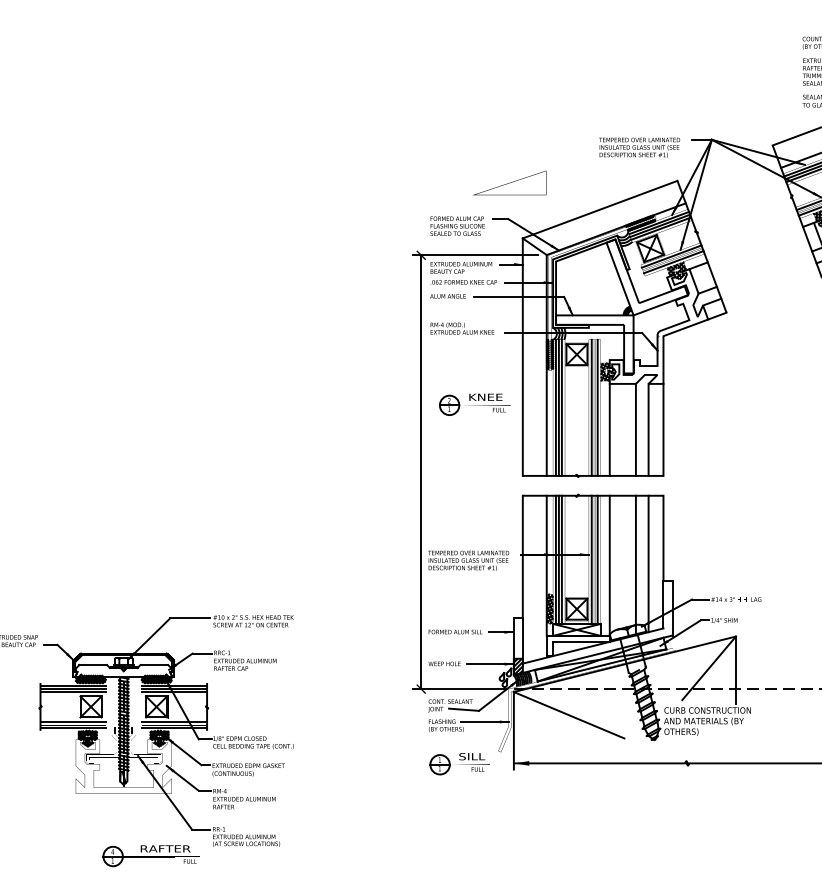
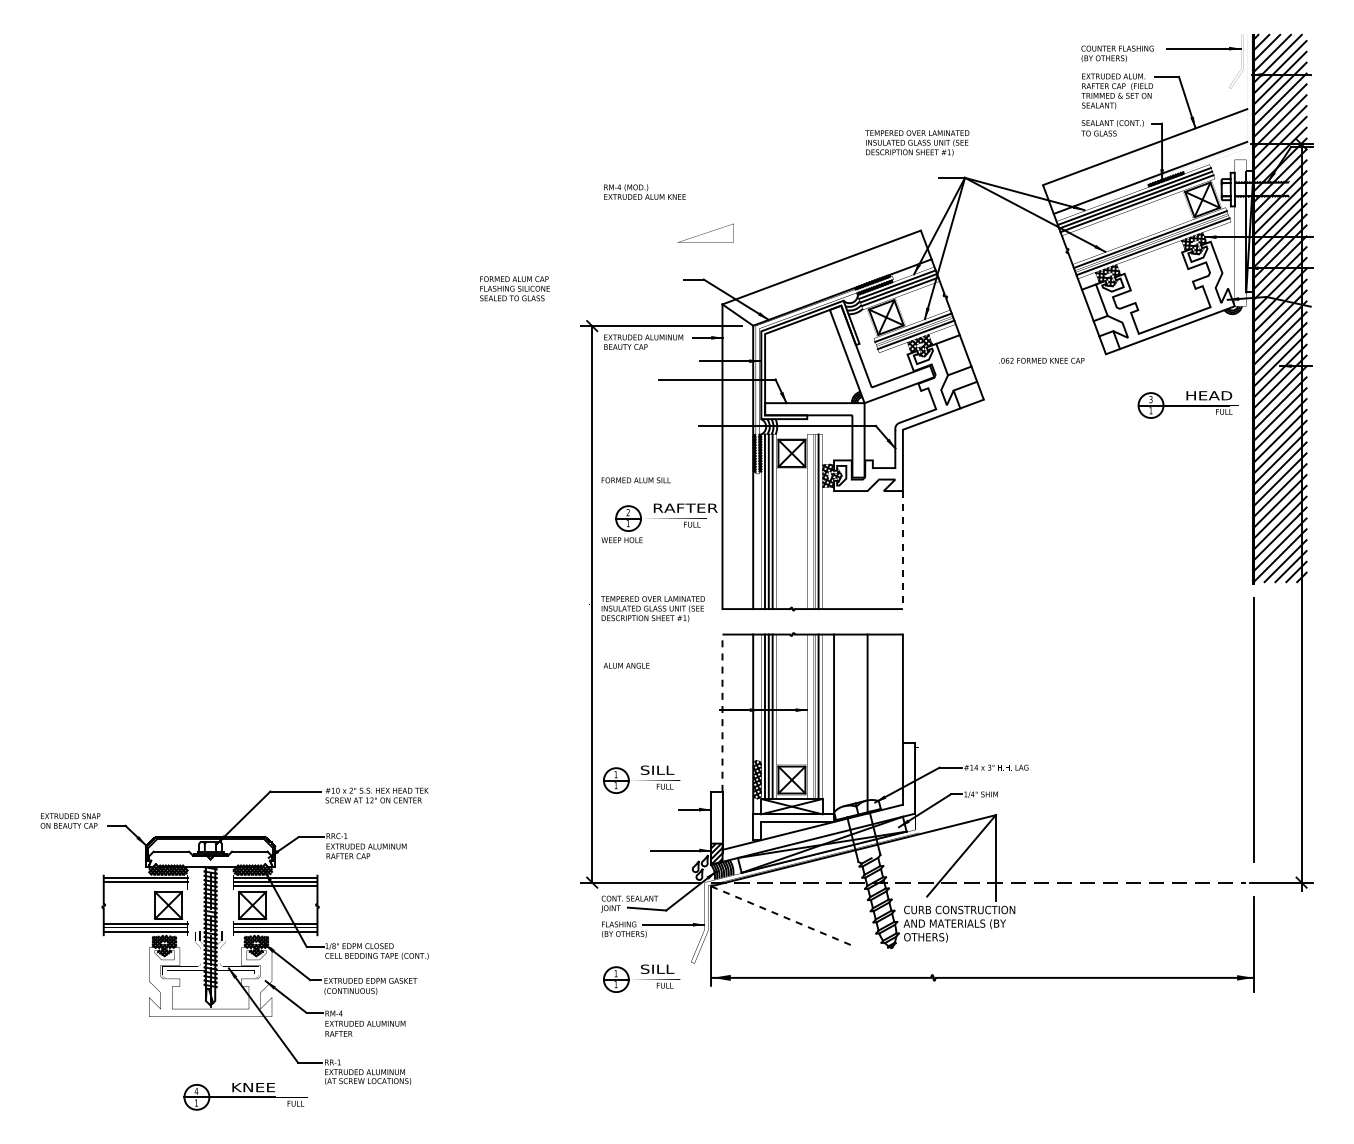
text: (639, 148) -> (917, 143), moved
part: (509, 182) -> (705, 232), size x0.6
text: (457, 226) -> (514, 288), moved
text: (463, 282) -> (1041, 360), moved
text: (447, 296) -> (626, 665), moved
text: (462, 328) -> (644, 191), moved
text: (494, 396) -> (686, 507), KNEE -> RAFTER
line: (591, 407) -> (810, 521), removed
line: (610, 430) -> (834, 550), removed
line: (635, 430) -> (867, 550), removed
line: (648, 430) -> (883, 550), removed
line: (663, 430) -> (902, 550), solid -> dashed
line: (522, 557) -> (722, 713), solid -> dashed
line: (591, 559) -> (810, 716), removed
text: (468, 560) -> (652, 608), moved
line: (648, 563) -> (883, 721), removed
part: (459, 608) -> (641, 779), added
text: (455, 632) -> (635, 480), moved
text: (444, 664) -> (621, 540), moved
line: (73, 692) -> (145, 886), removed
line: (568, 715) -> (781, 916), solid -> dashed
text: (166, 848) -> (265, 1087), RAFTER -> KNEE

